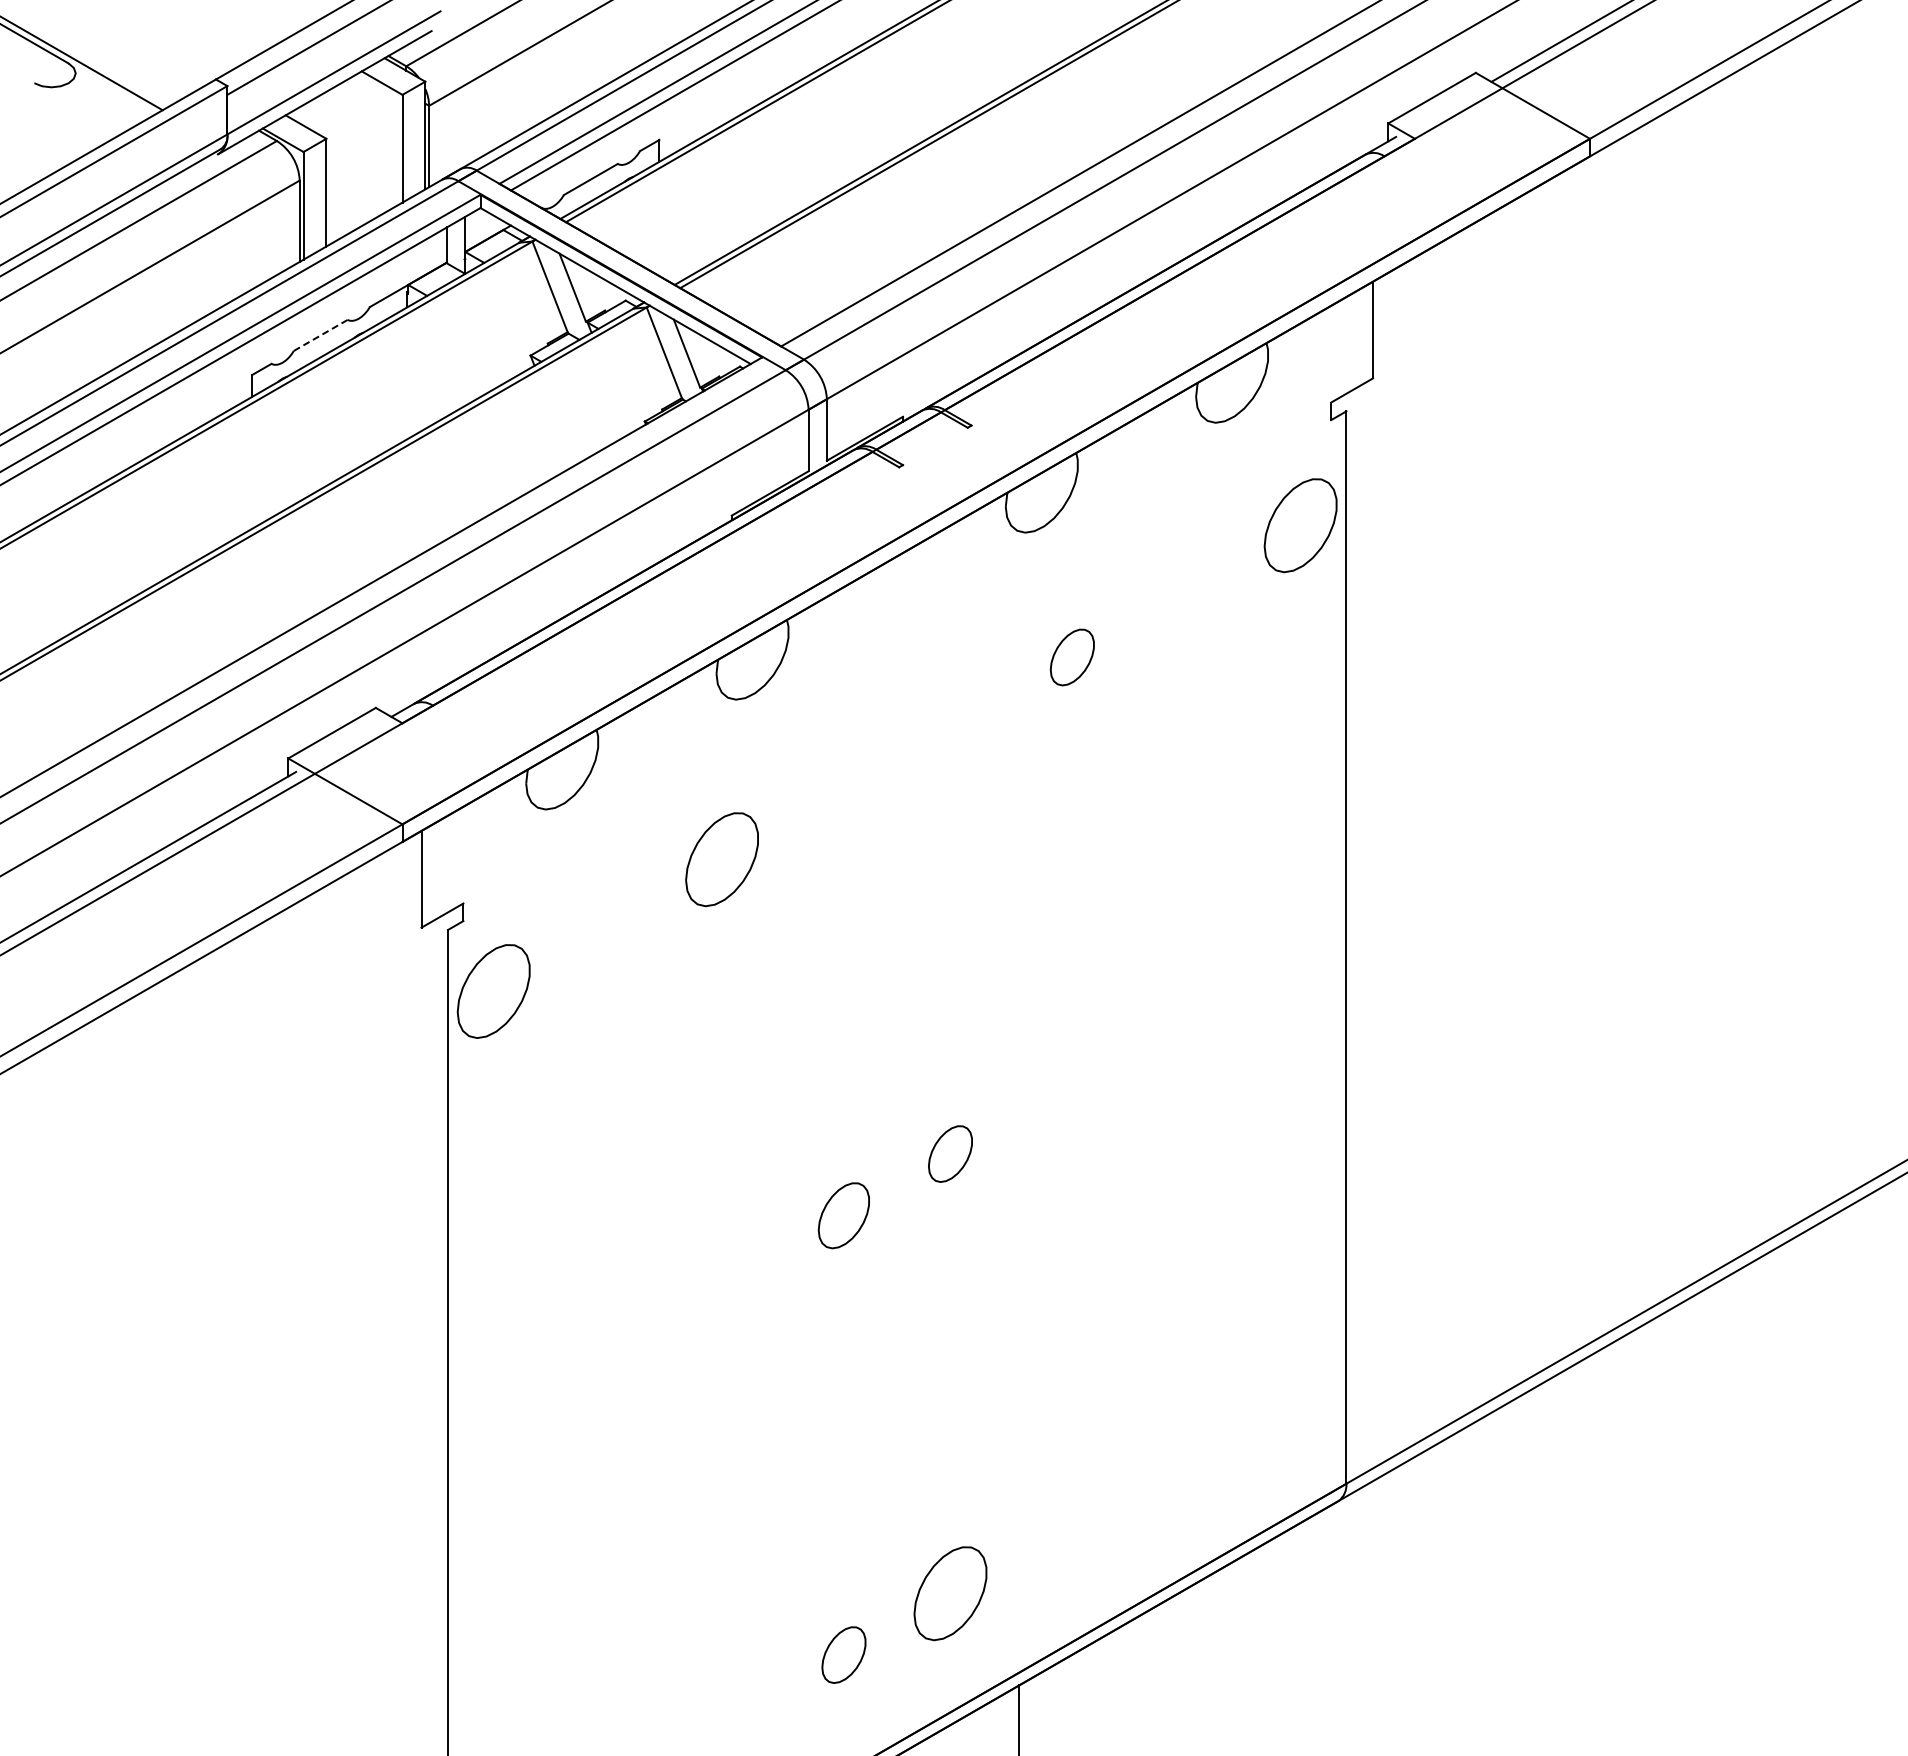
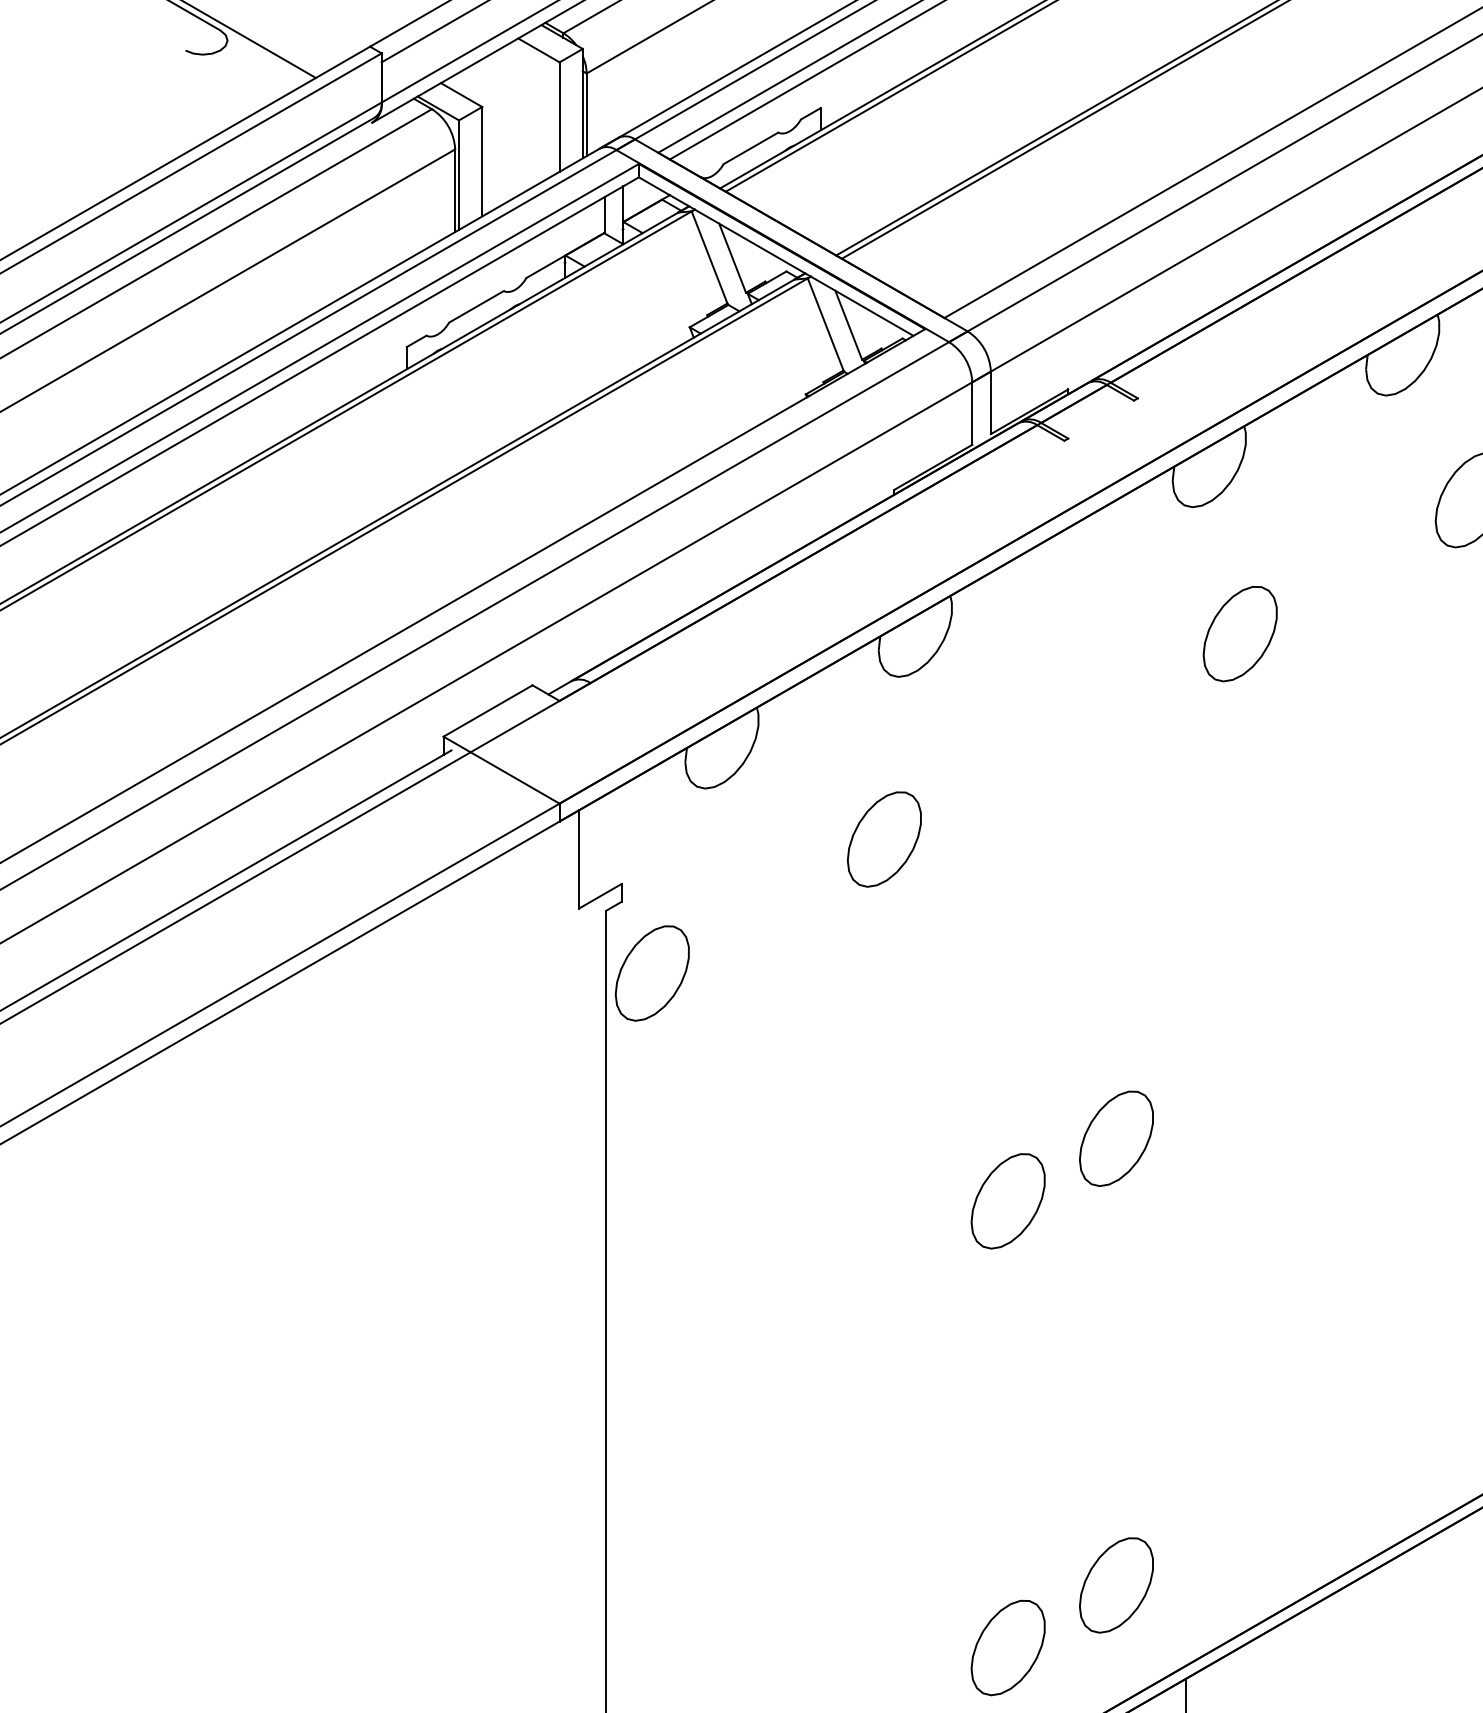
line: (320, 335) -> (476, 306), dashed -> solid
part: (1072, 657) -> (1240, 634), size x1.67
part: (950, 1153) -> (1116, 1138), size x1.67
part: (843, 1215) -> (1007, 1201), size x1.43
part: (843, 1654) -> (1007, 1647), size x1.67

